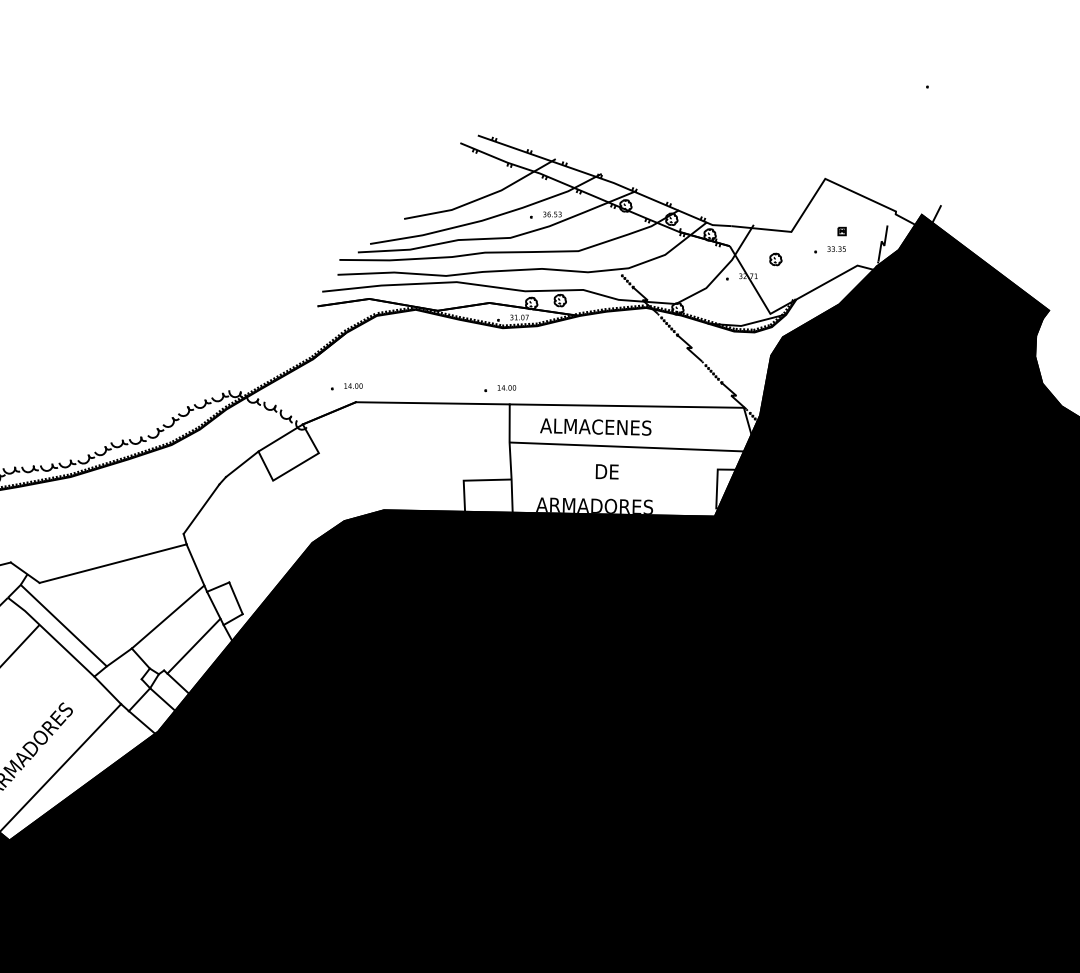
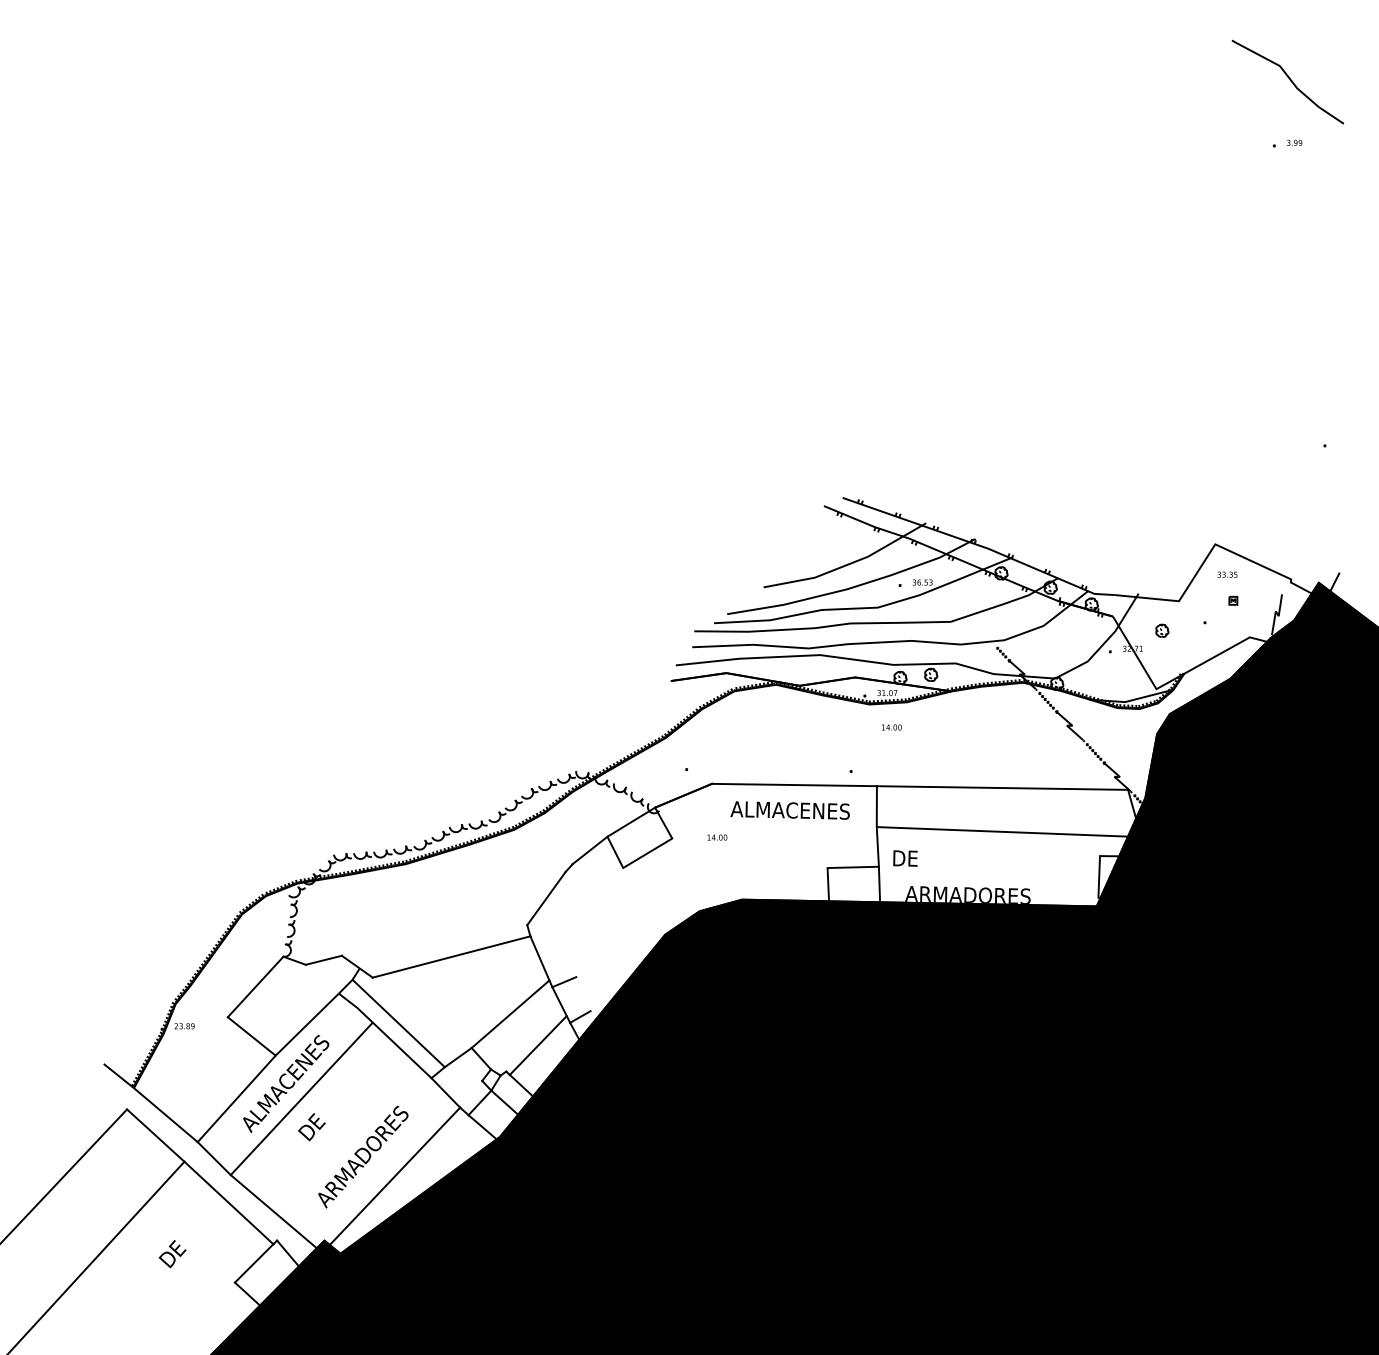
text: (836, 248) -> (1227, 574), moved
text: (353, 386) -> (717, 837), moved
text: (506, 387) -> (891, 727), moved
text: (595, 427) -> (789, 810), moved
text: (607, 471) -> (905, 858), moved
line: (236, 598) -> (583, 994), removed

